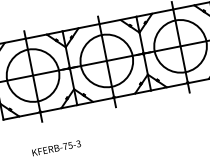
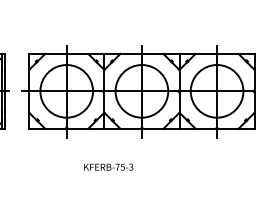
text: (56, 147) -> (108, 166), moved

